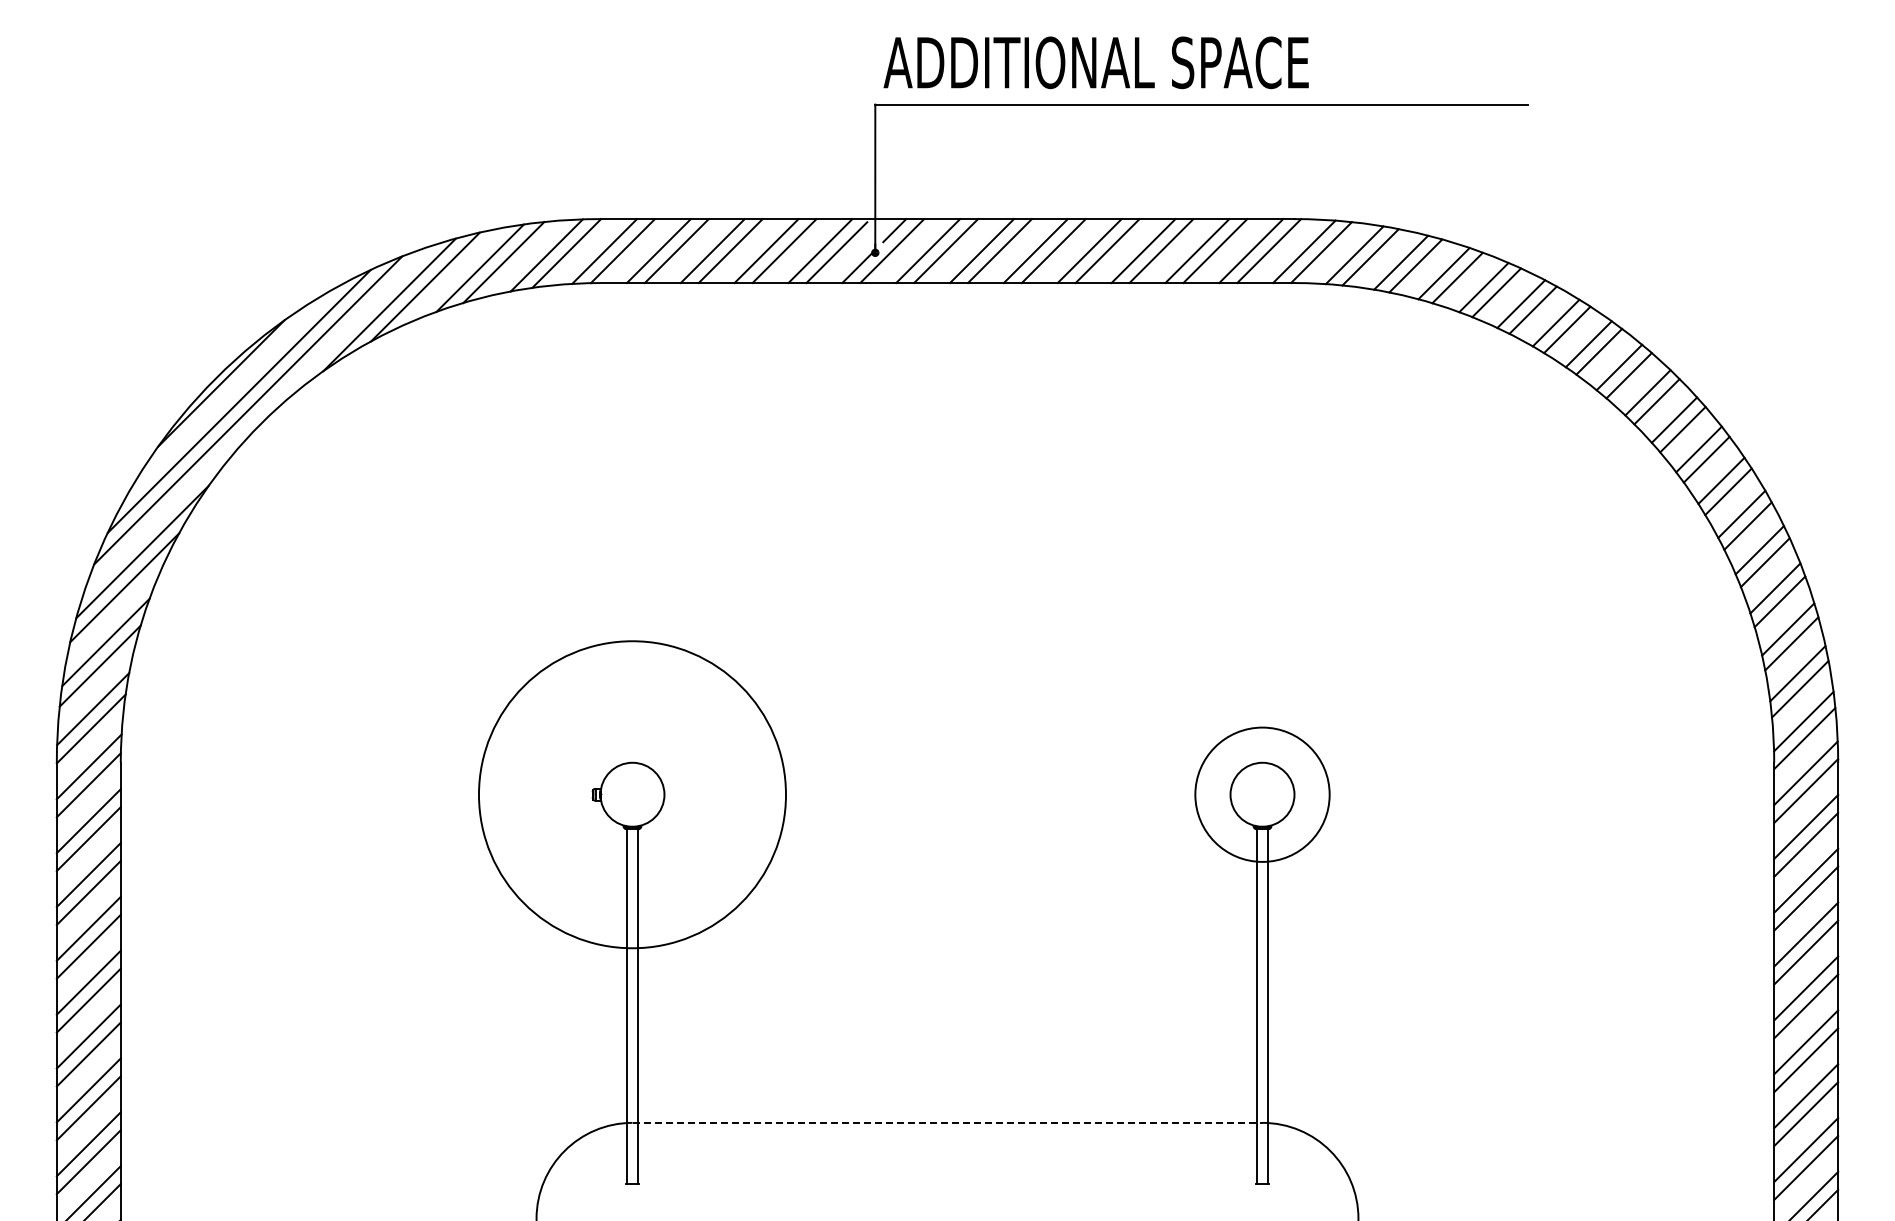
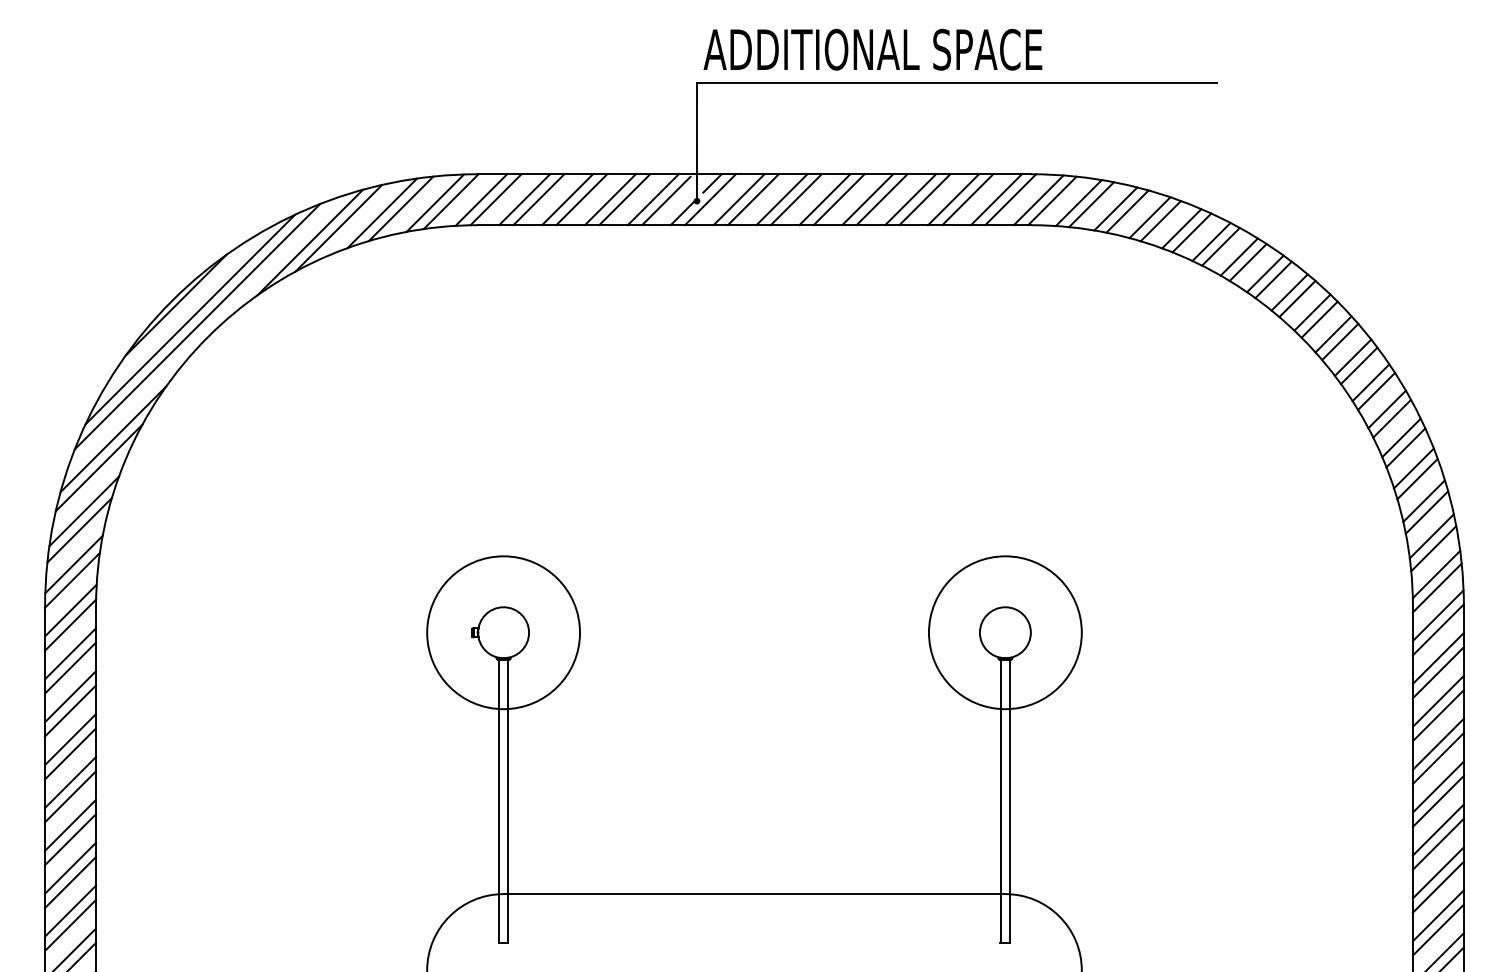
circle: (632, 794) -> (503, 632), size x0.62
circle: (1262, 794) -> (1005, 632), size x1.43
line: (948, 1122) -> (755, 893), dashed -> solid

